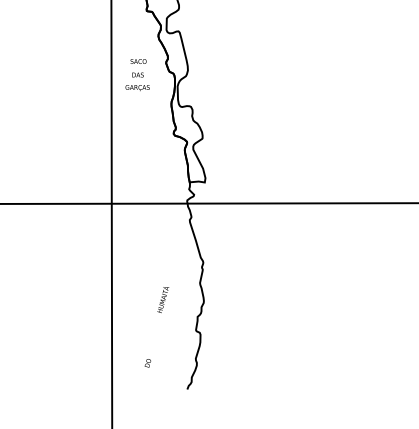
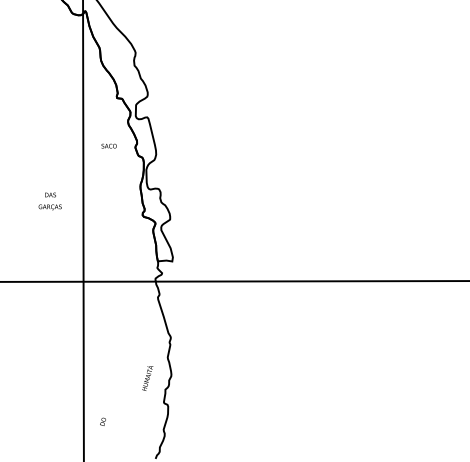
text: (136, 81) -> (49, 201), moved
text: (163, 299) -> (147, 378), moved
text: (147, 362) -> (102, 421), moved

